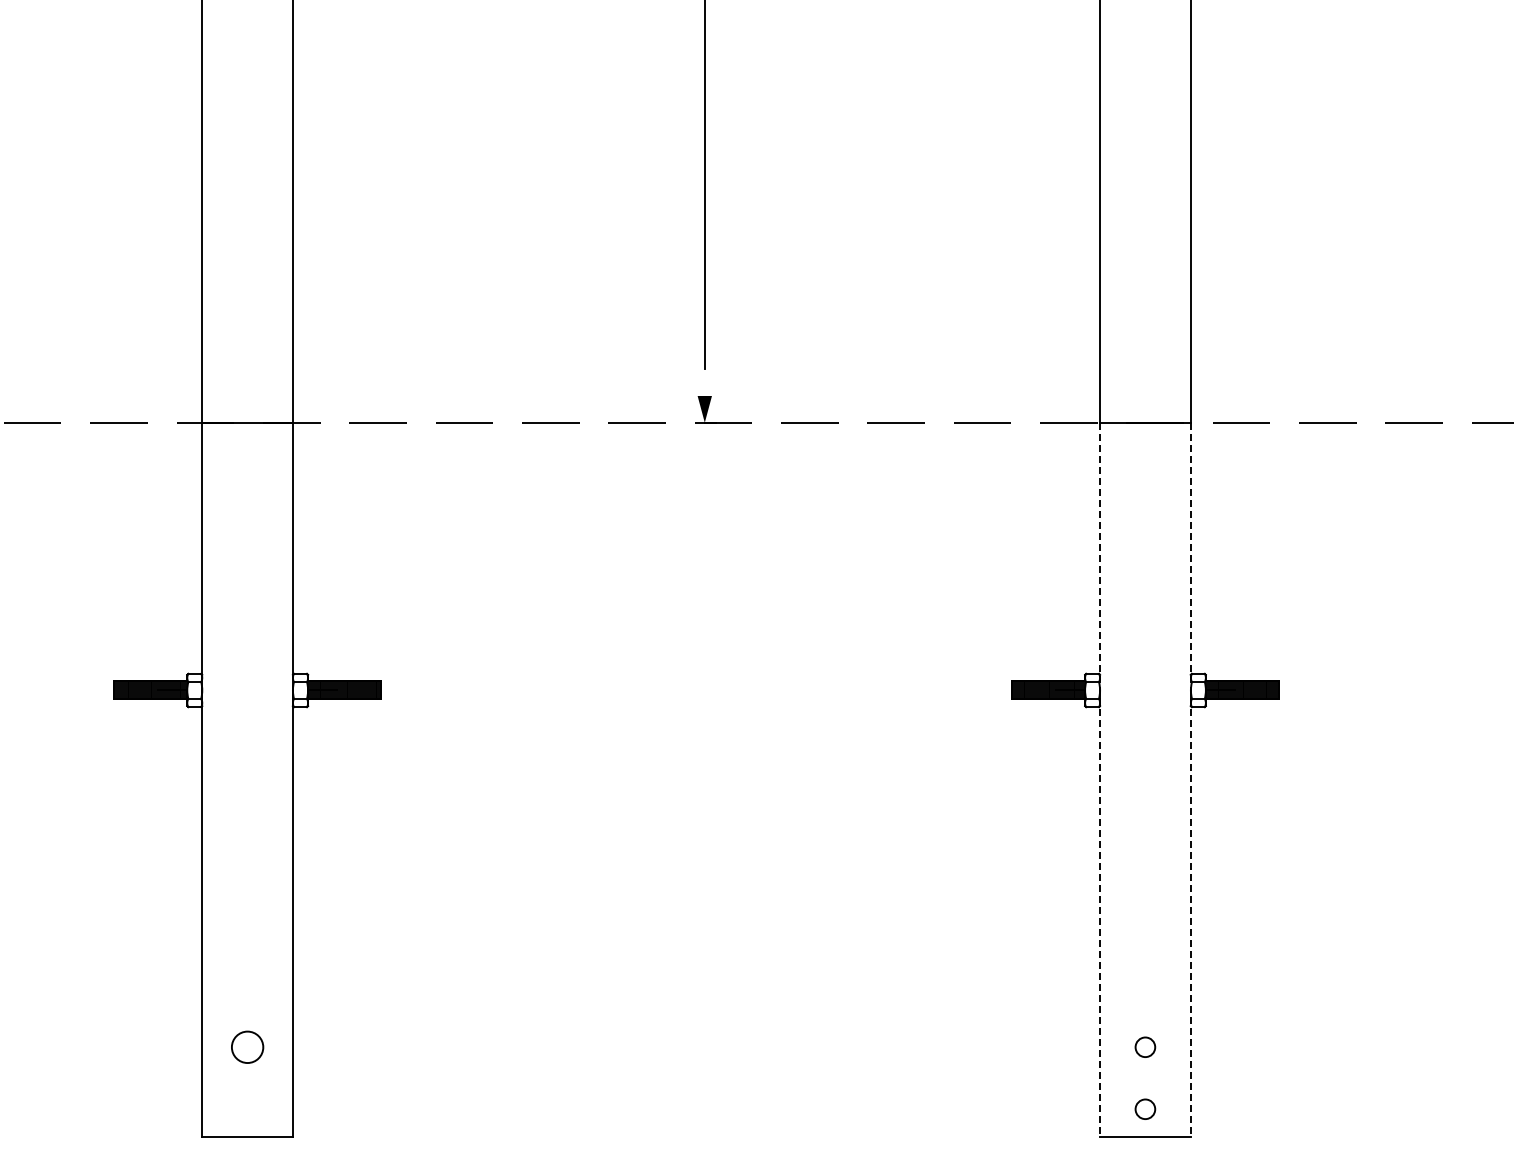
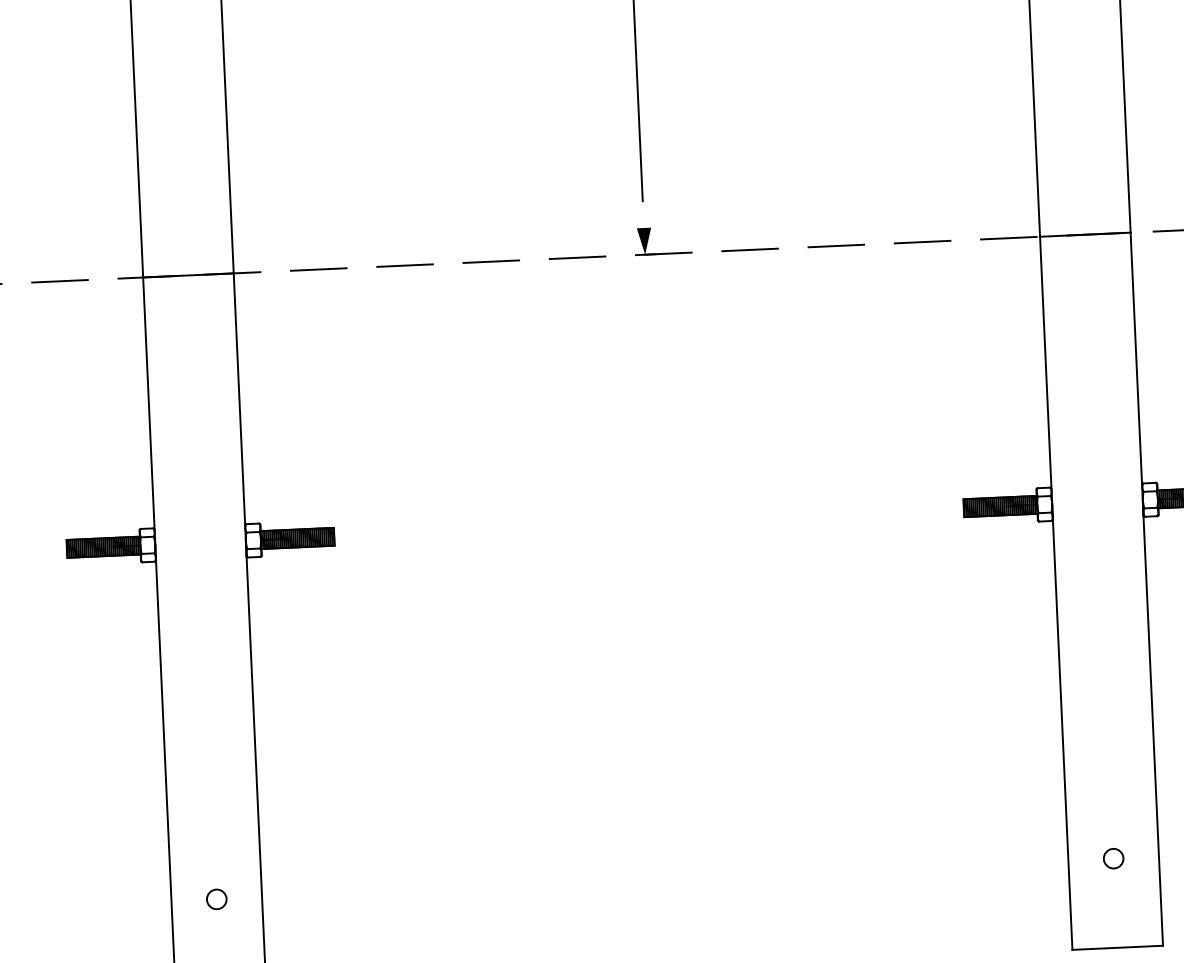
line: (1100, 779) -> (1056, 593), dashed -> solid
line: (1190, 779) -> (1146, 589), dashed -> solid
circle: (247, 1047) -> (216, 899), size x0.62
circle: (1145, 1108) -> (1116, 919), removed

